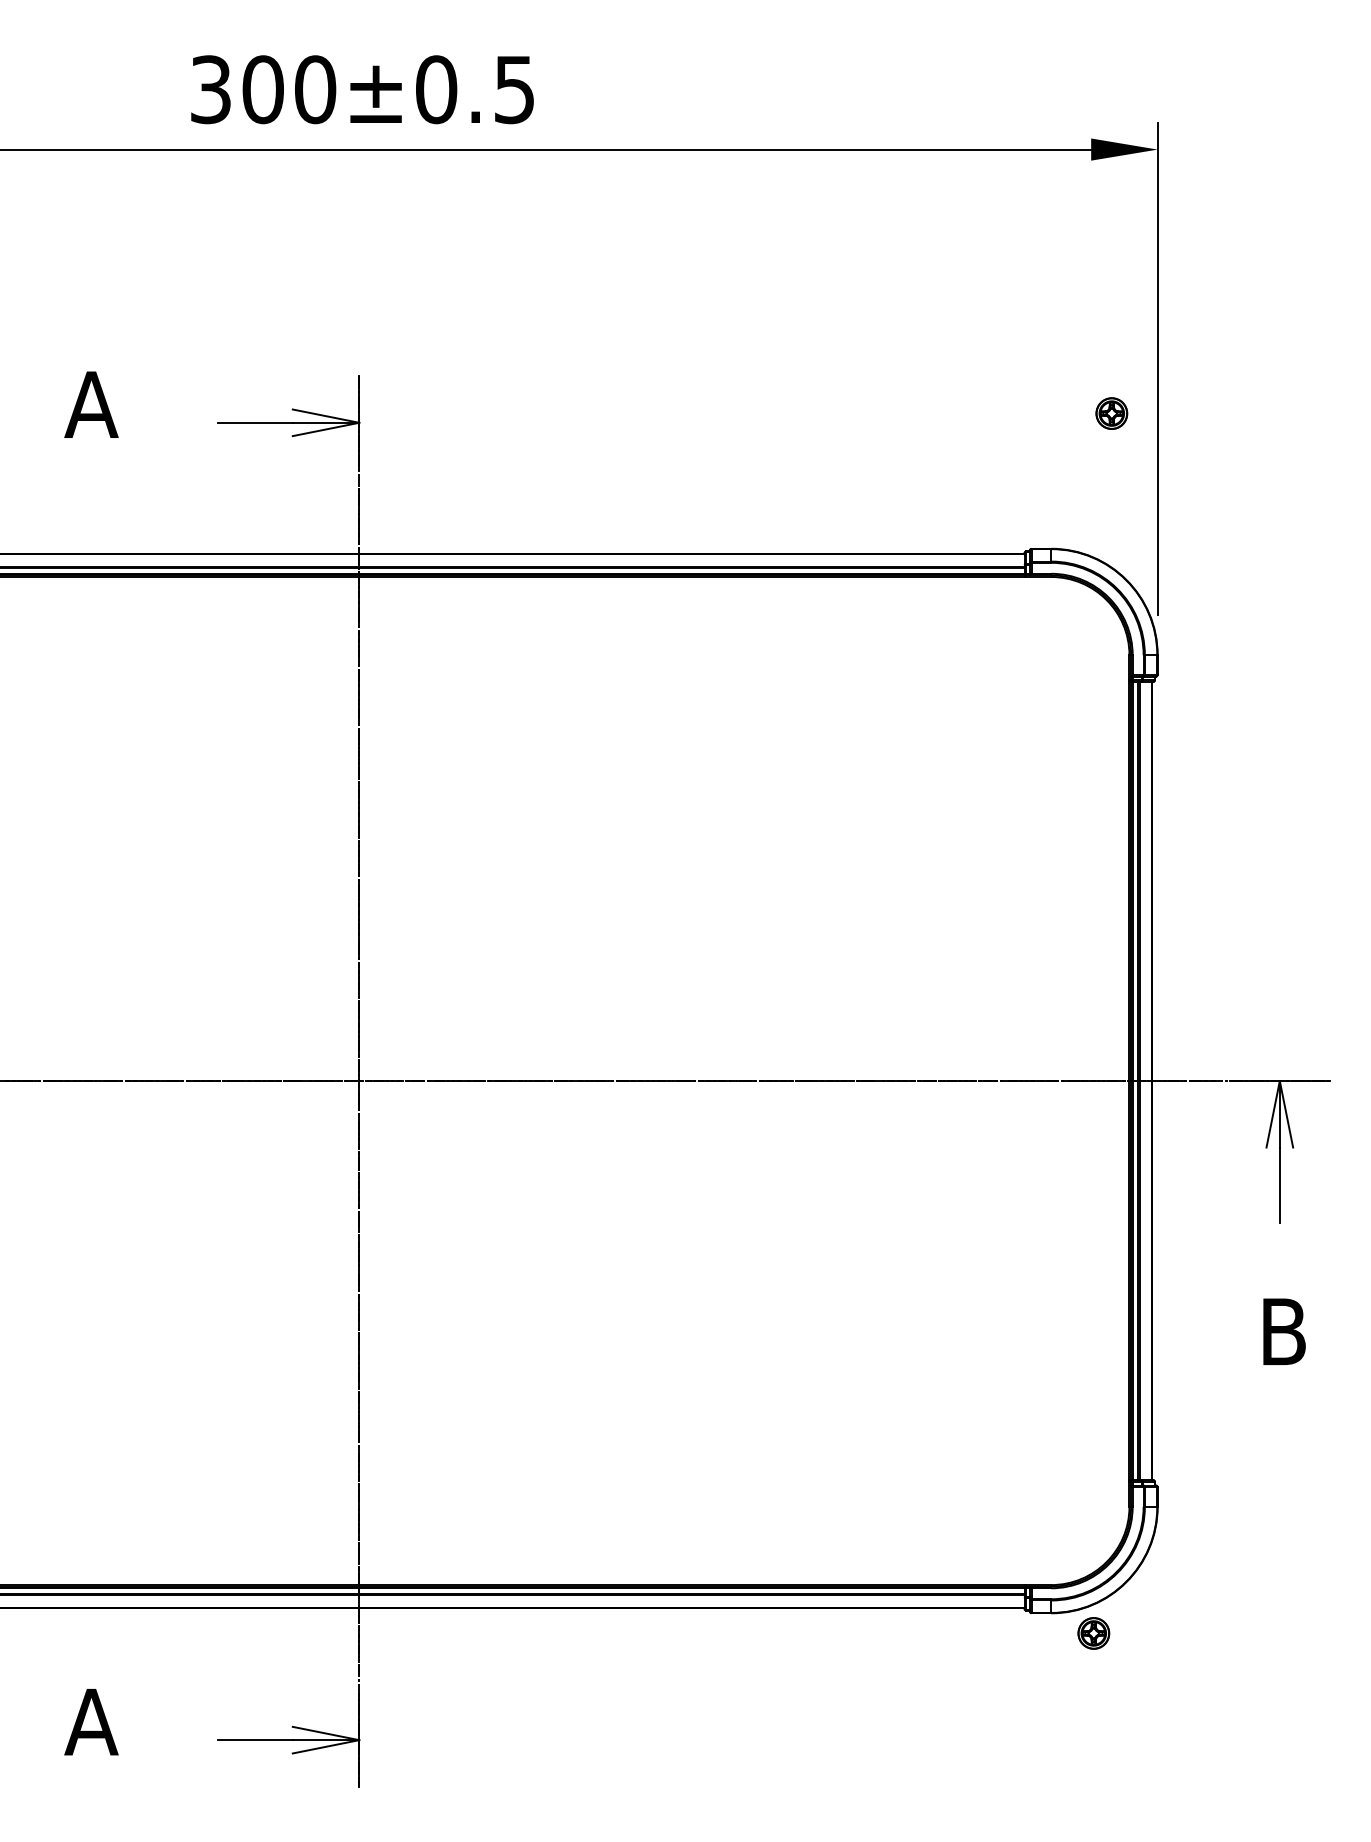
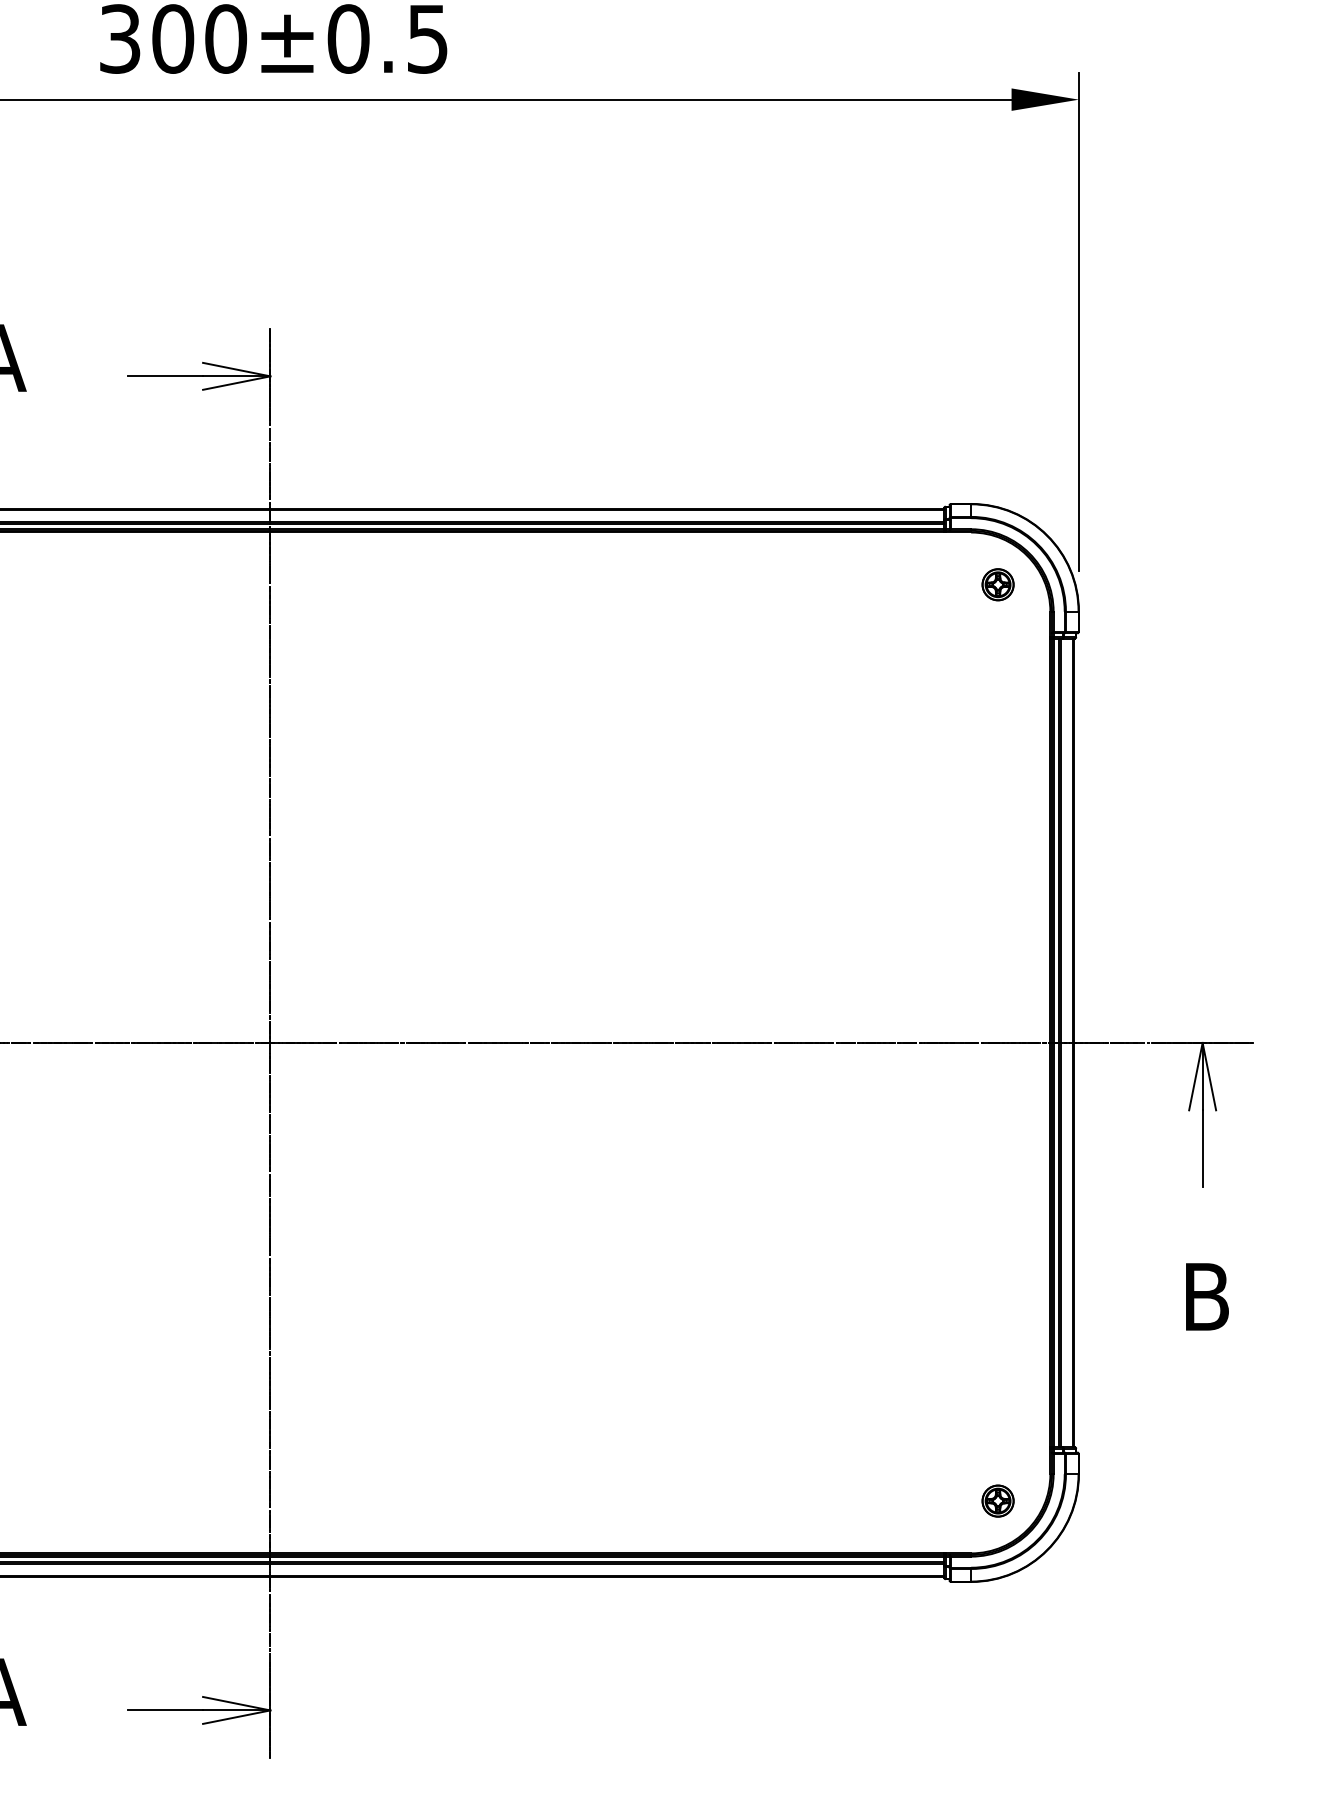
part: (1111, 413) -> (997, 584), moved
part: (1093, 1633) -> (997, 1501), moved

